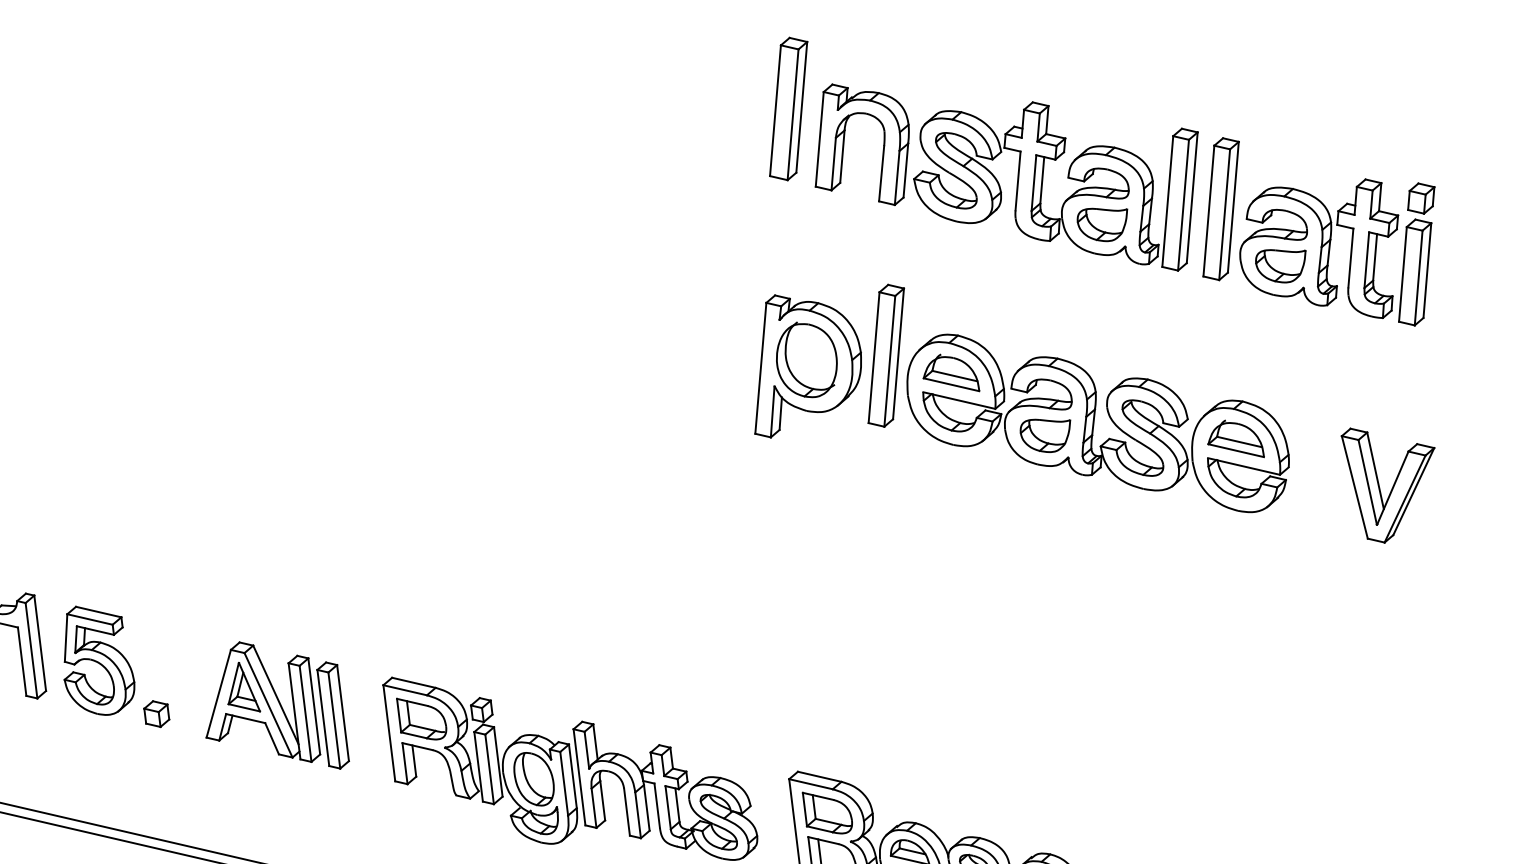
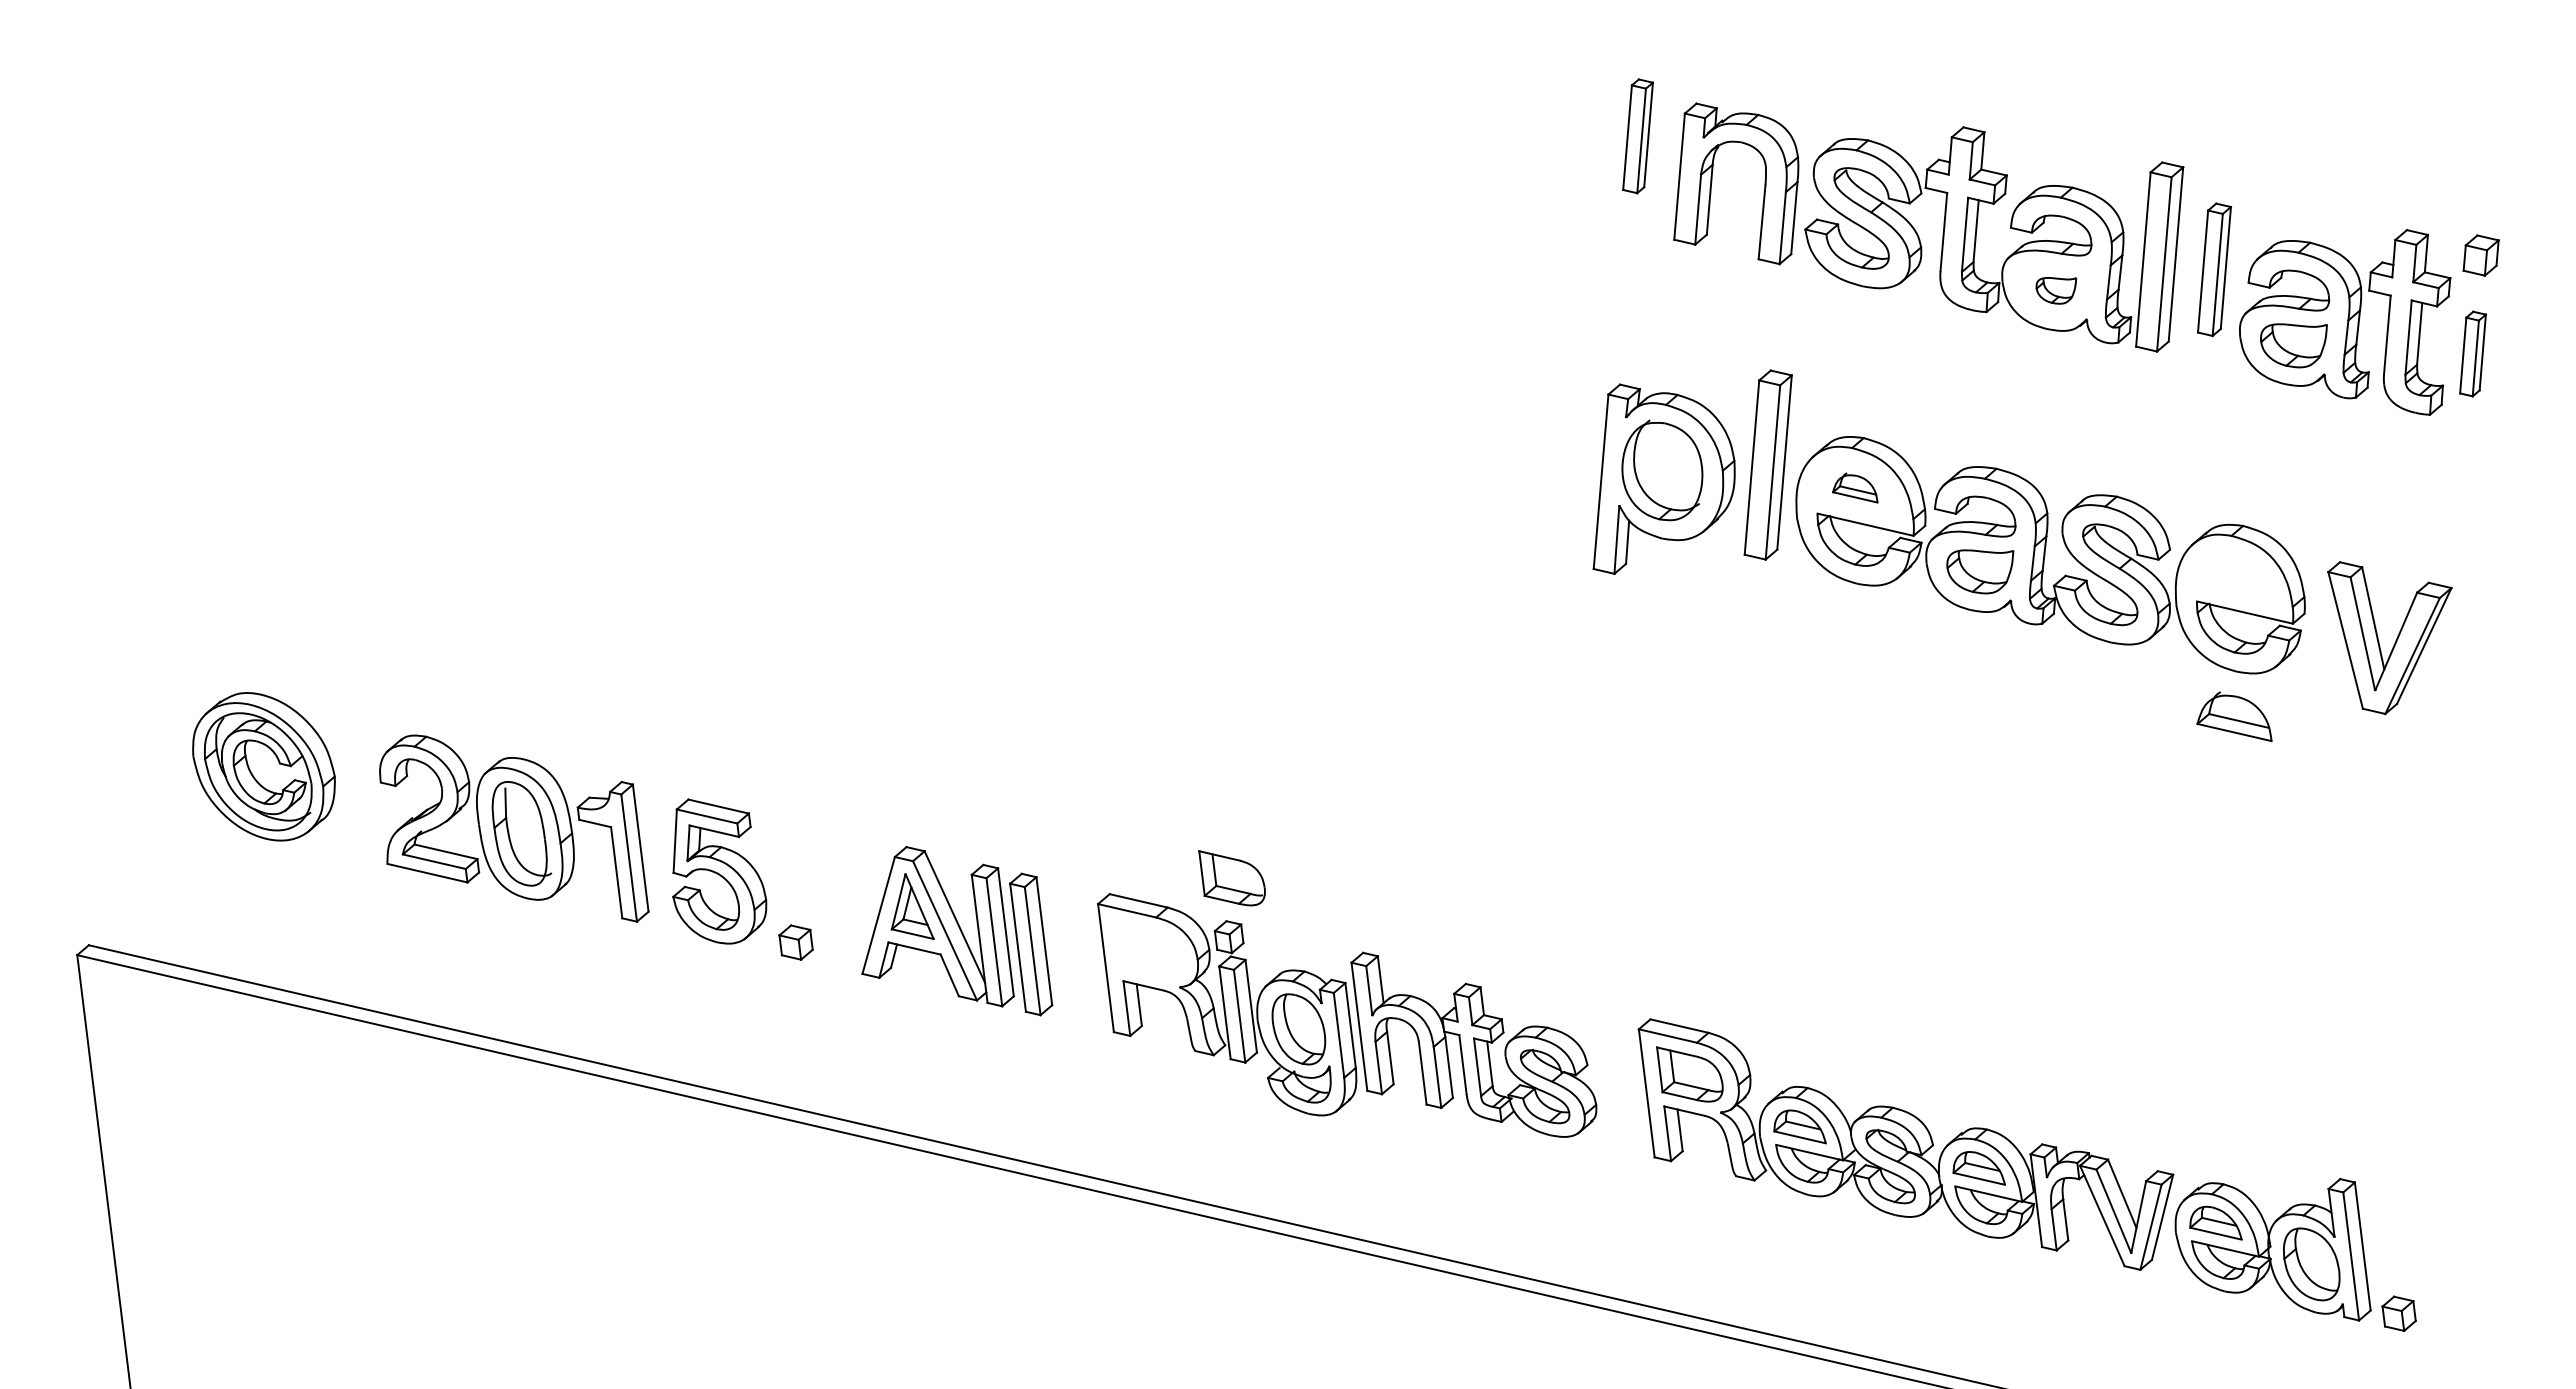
part: (788, 109) -> (1637, 136), size x0.6
part: (1221, 209) -> (2214, 269), size x0.7
part: (1102, 224) -> (2056, 290), size x0.6
part: (1414, 272) -> (2472, 353), size x0.6
part: (951, 372) -> (1855, 487), size x0.6
part: (1236, 438) -> (2234, 716), moved
part: (1392, 487) -> (2395, 640), moved
part: (421, 719) -> (1231, 878), moved

